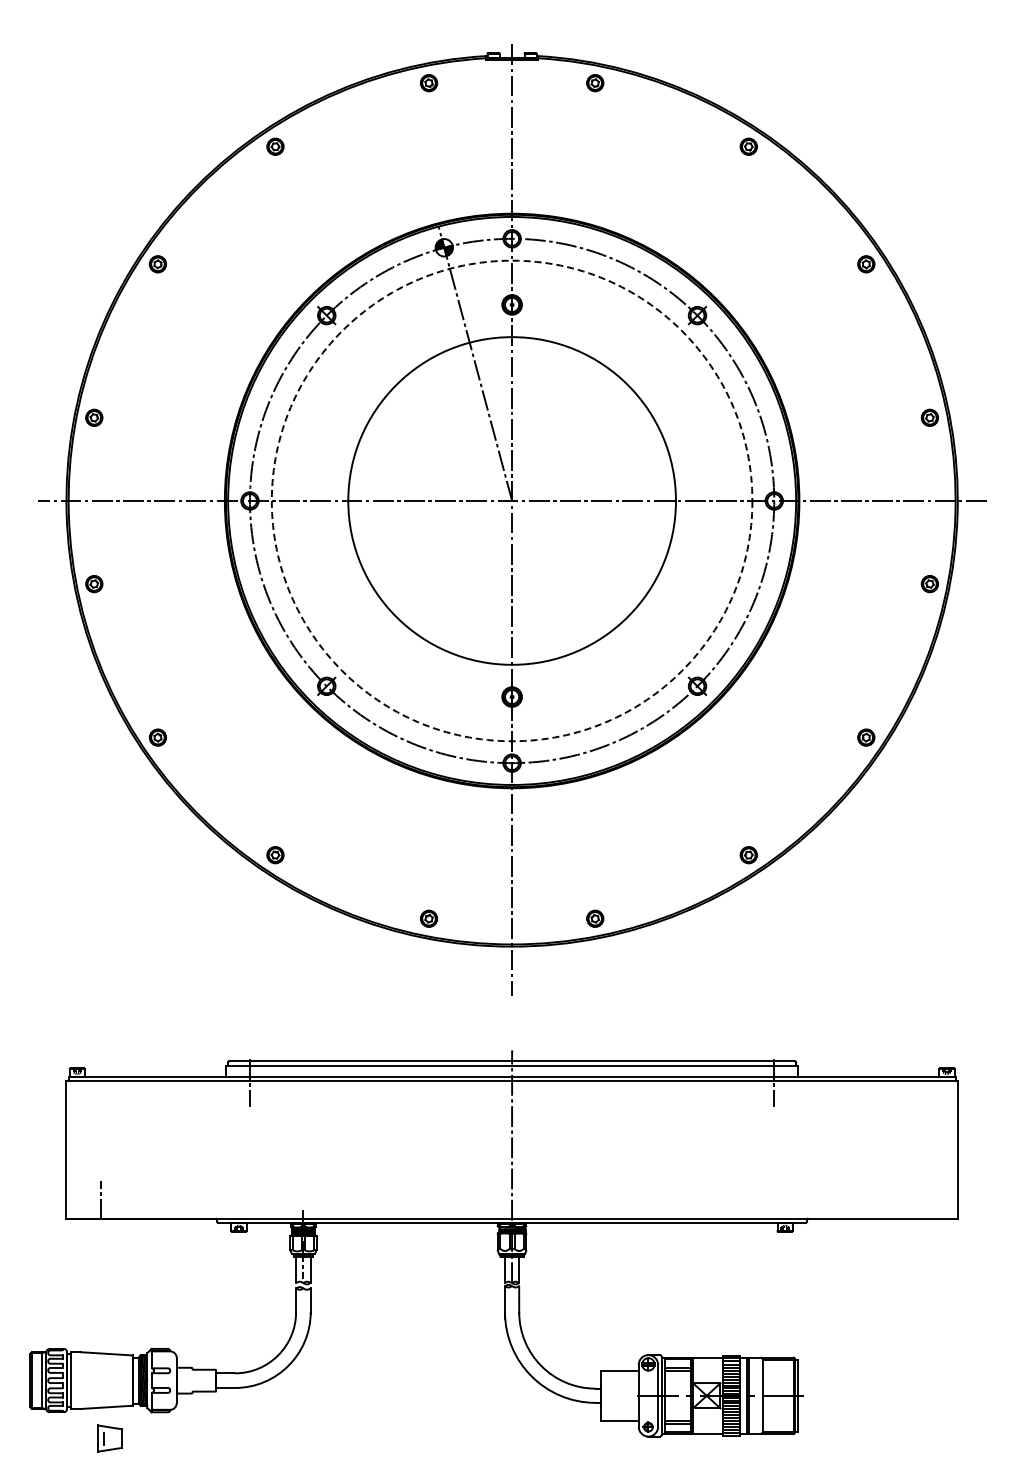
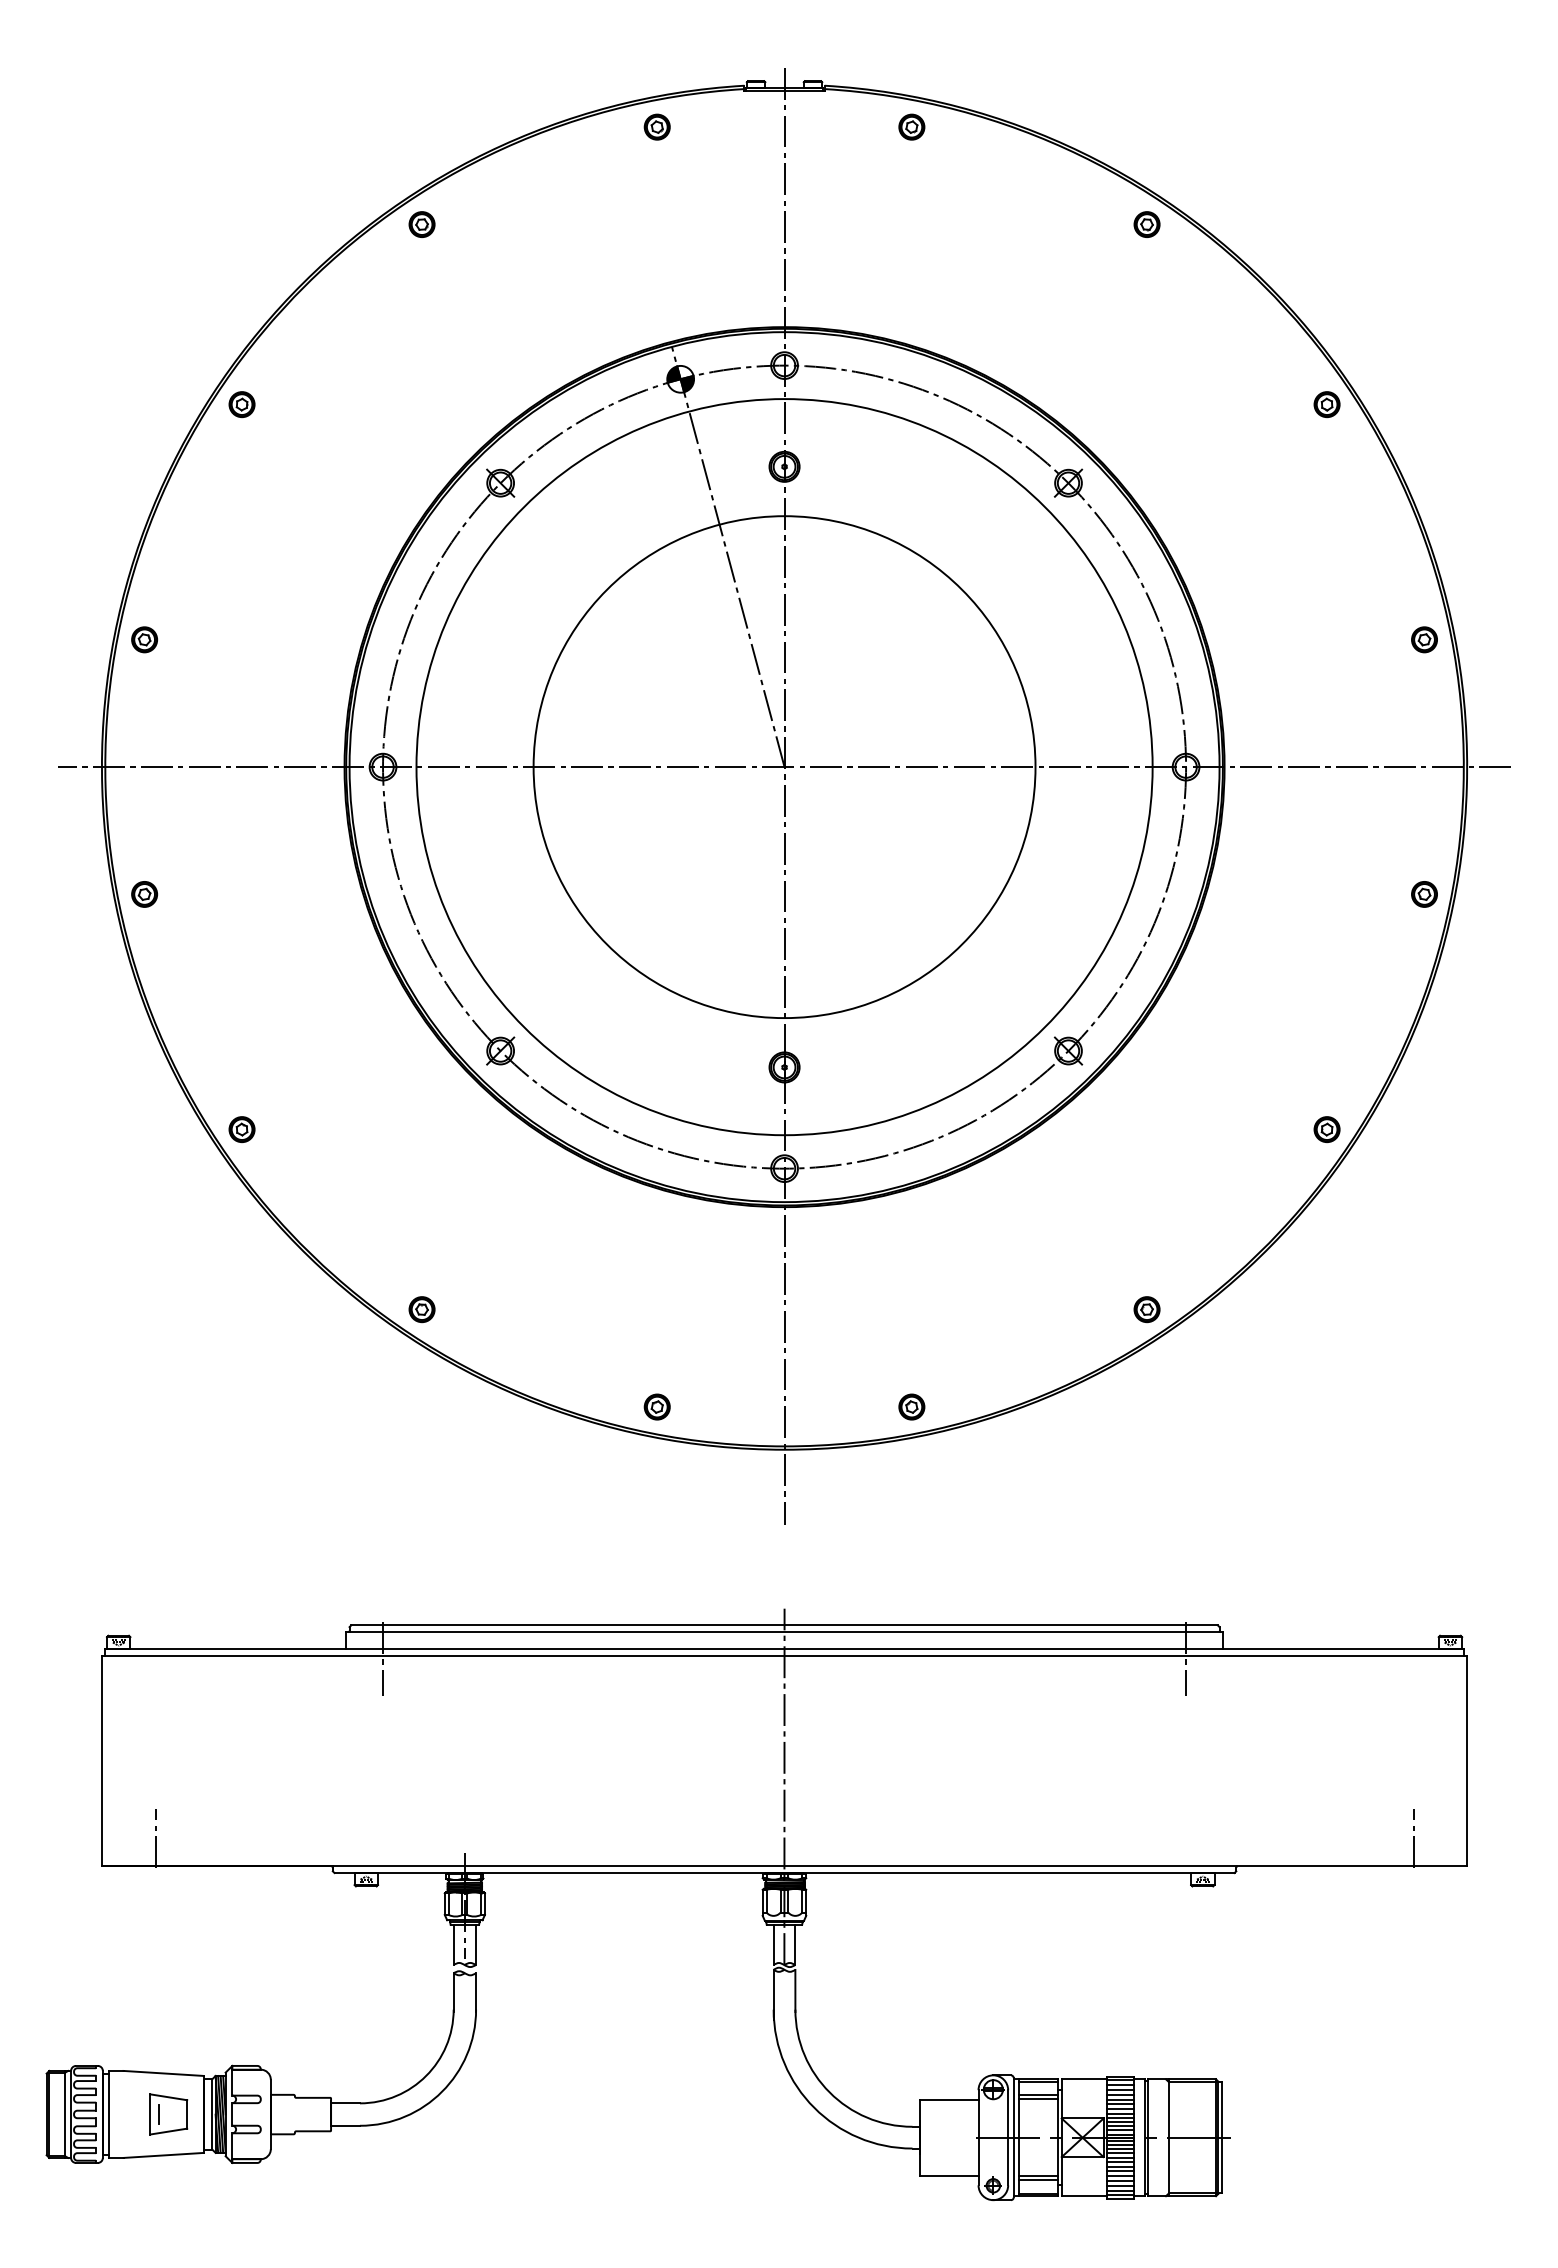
circle: (511, 500) -> (783, 766), dashed -> solid
line: (922, 1200) -> (1413, 1838), added
part: (110, 1438) -> (169, 2114), moved

